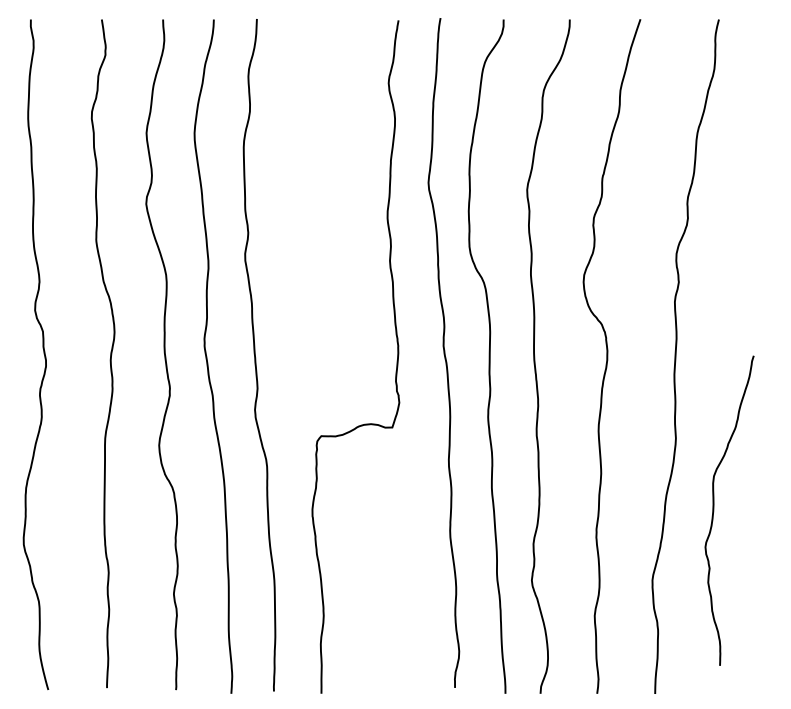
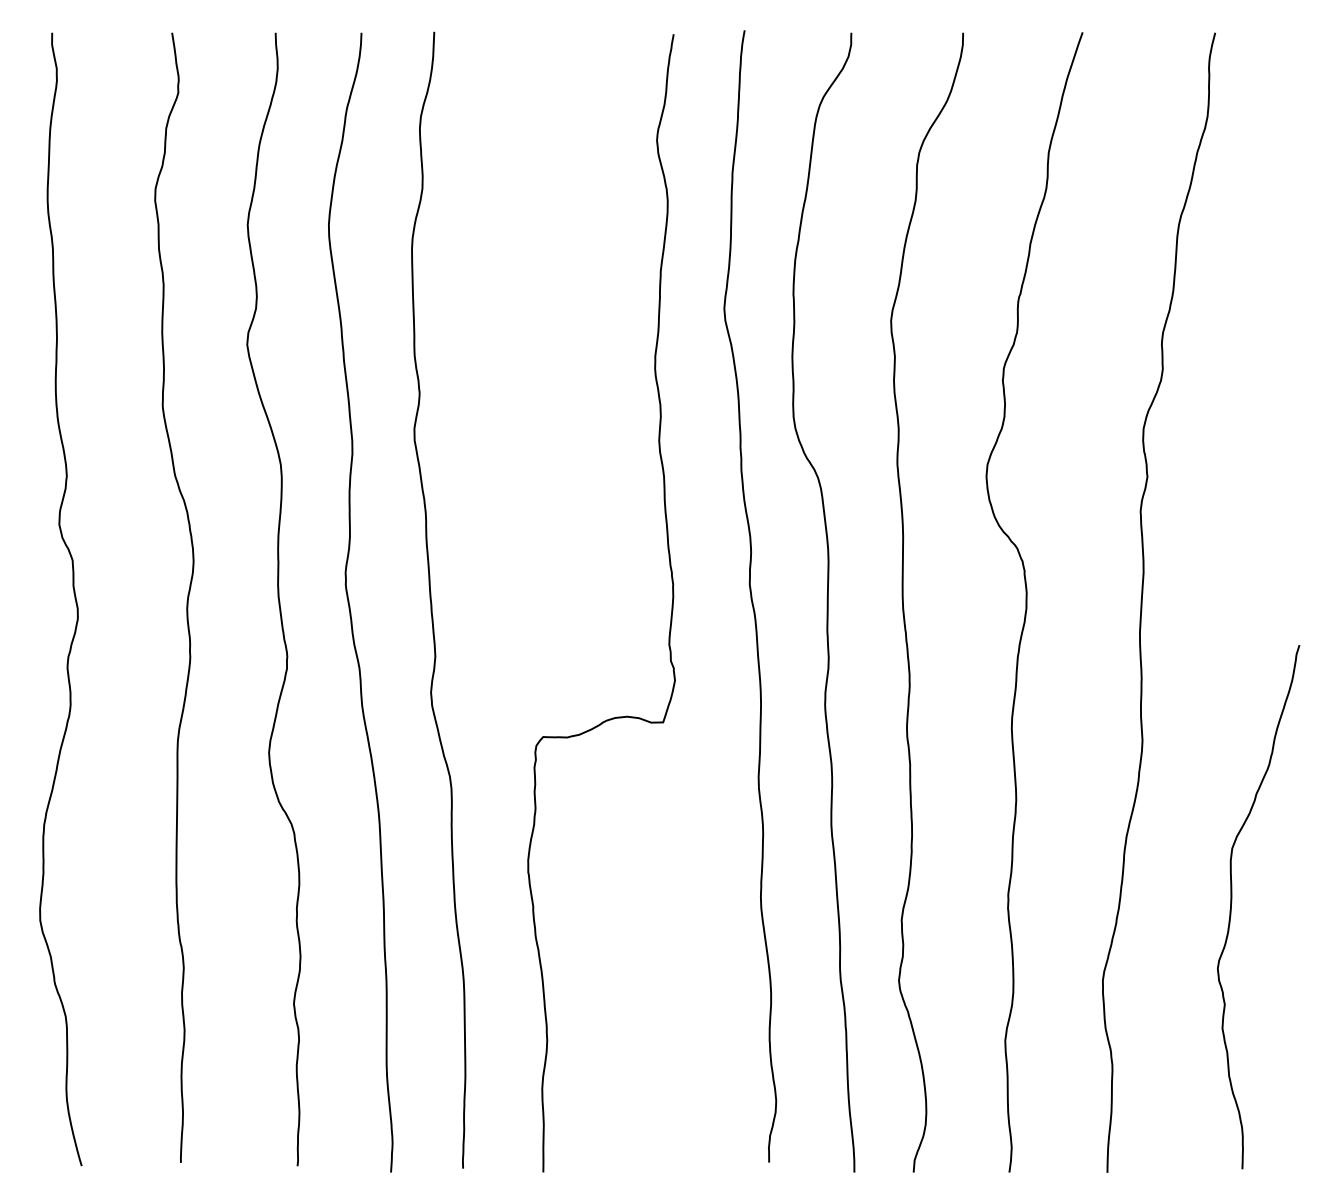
curve: (714, 510) -> (1233, 906), moved

